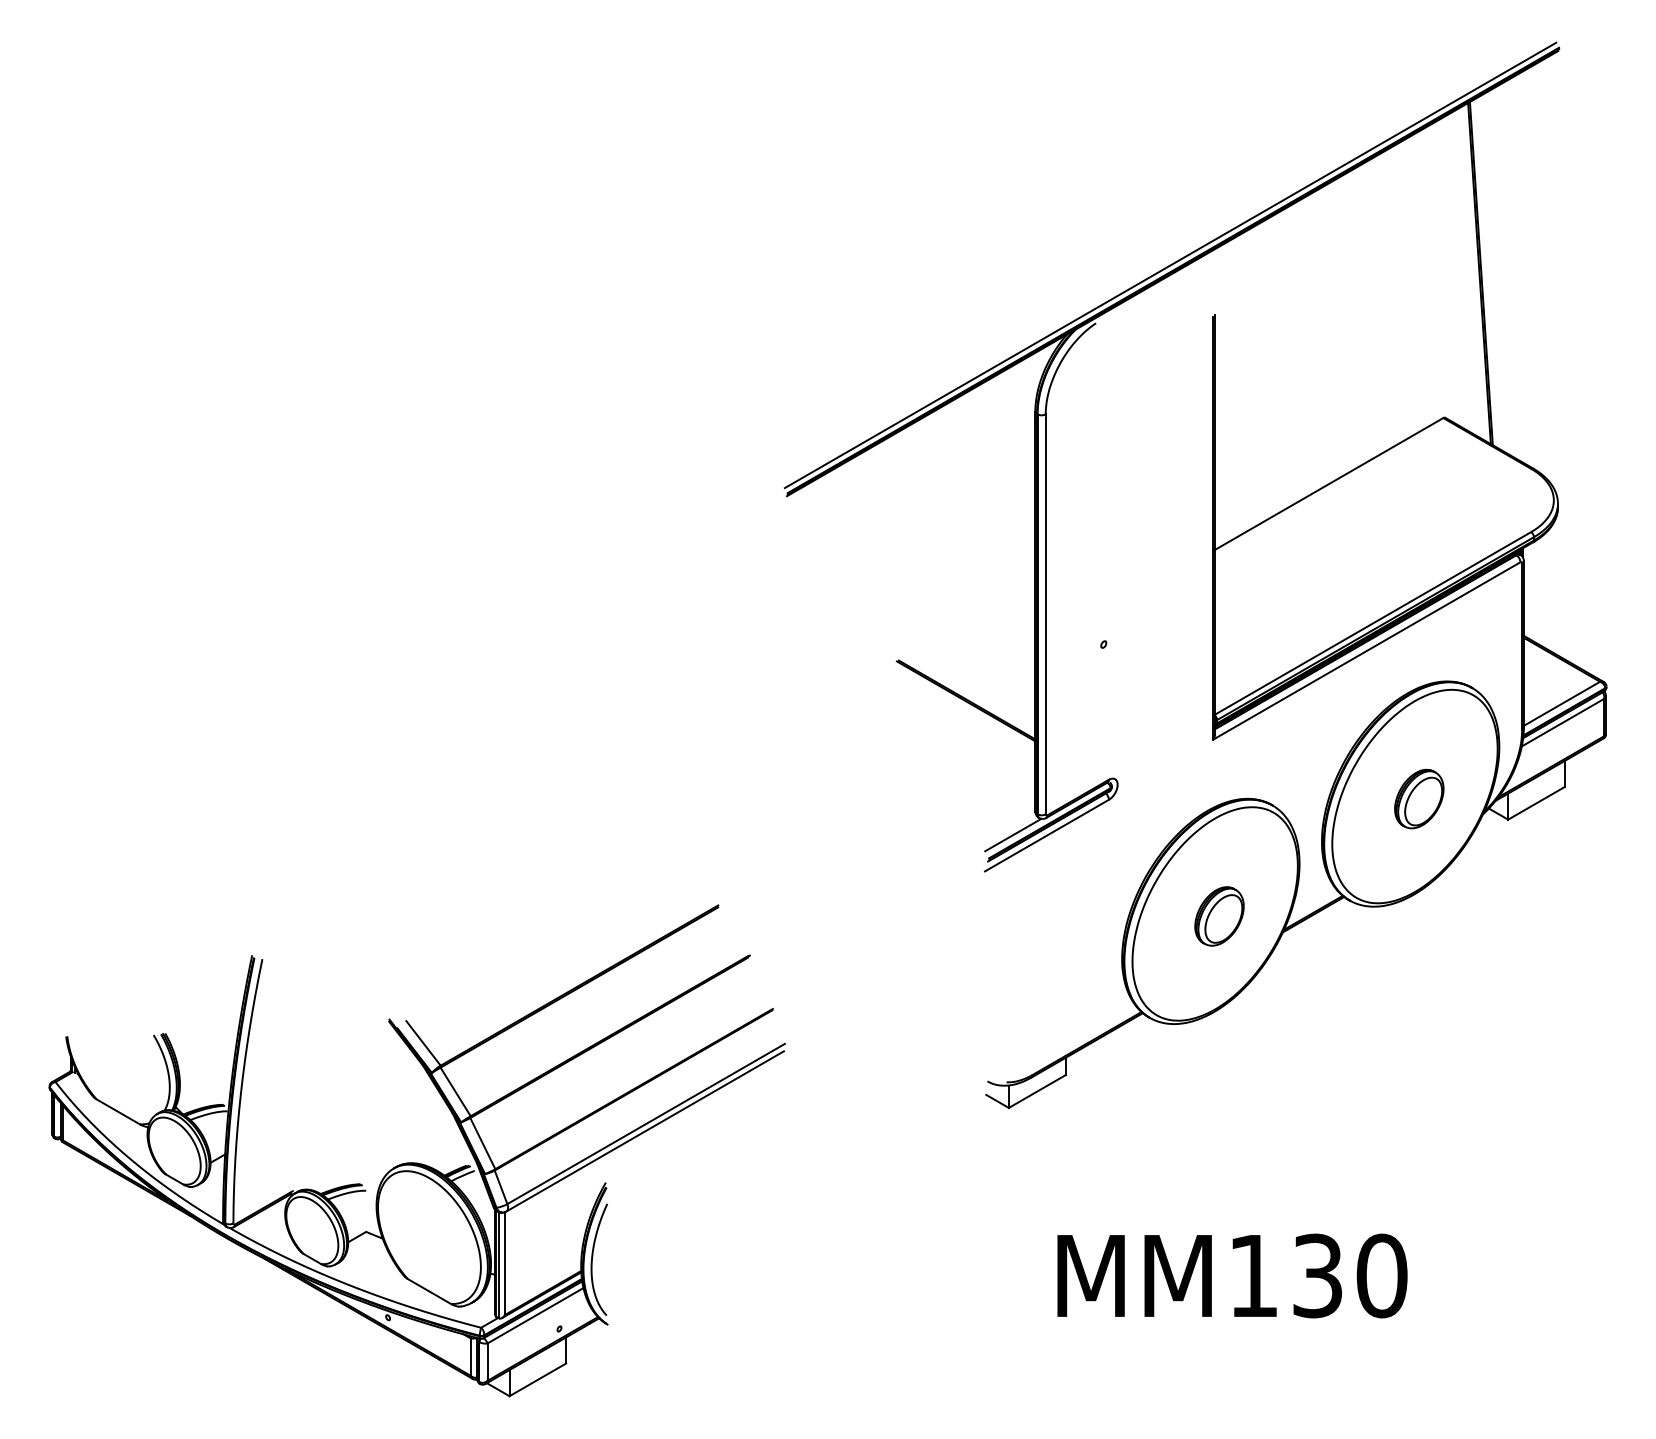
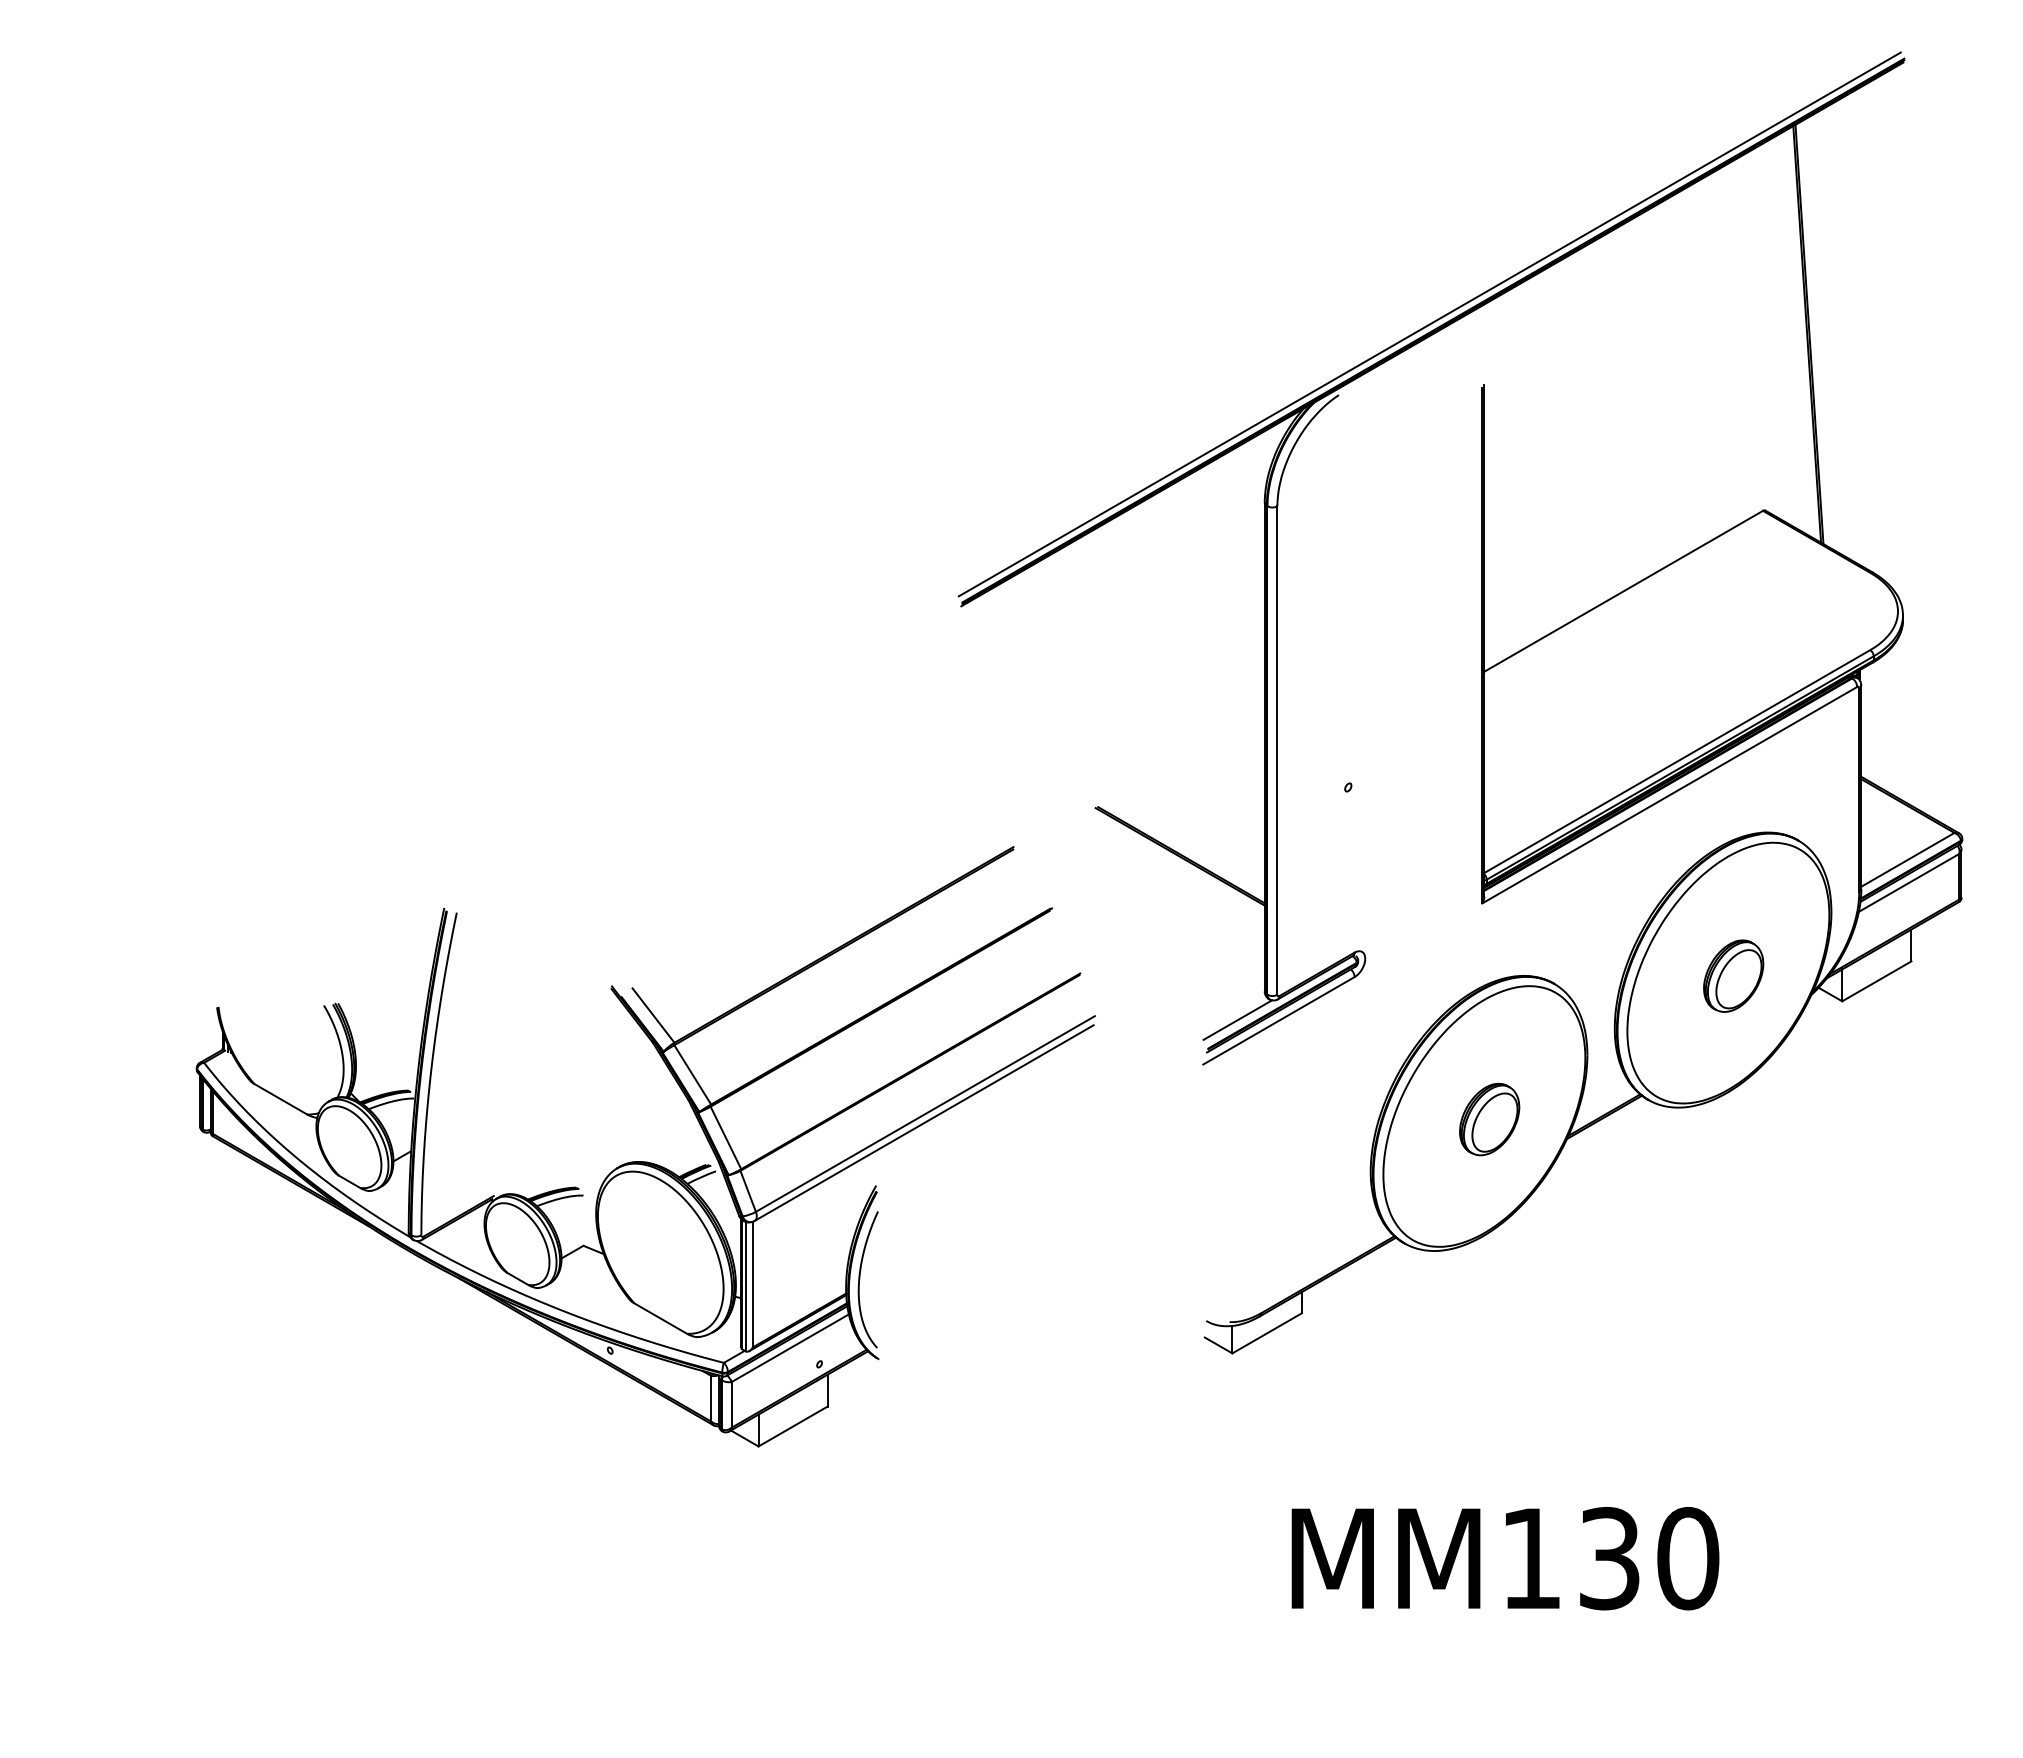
part: (416, 1162) -> (645, 1161), moved

